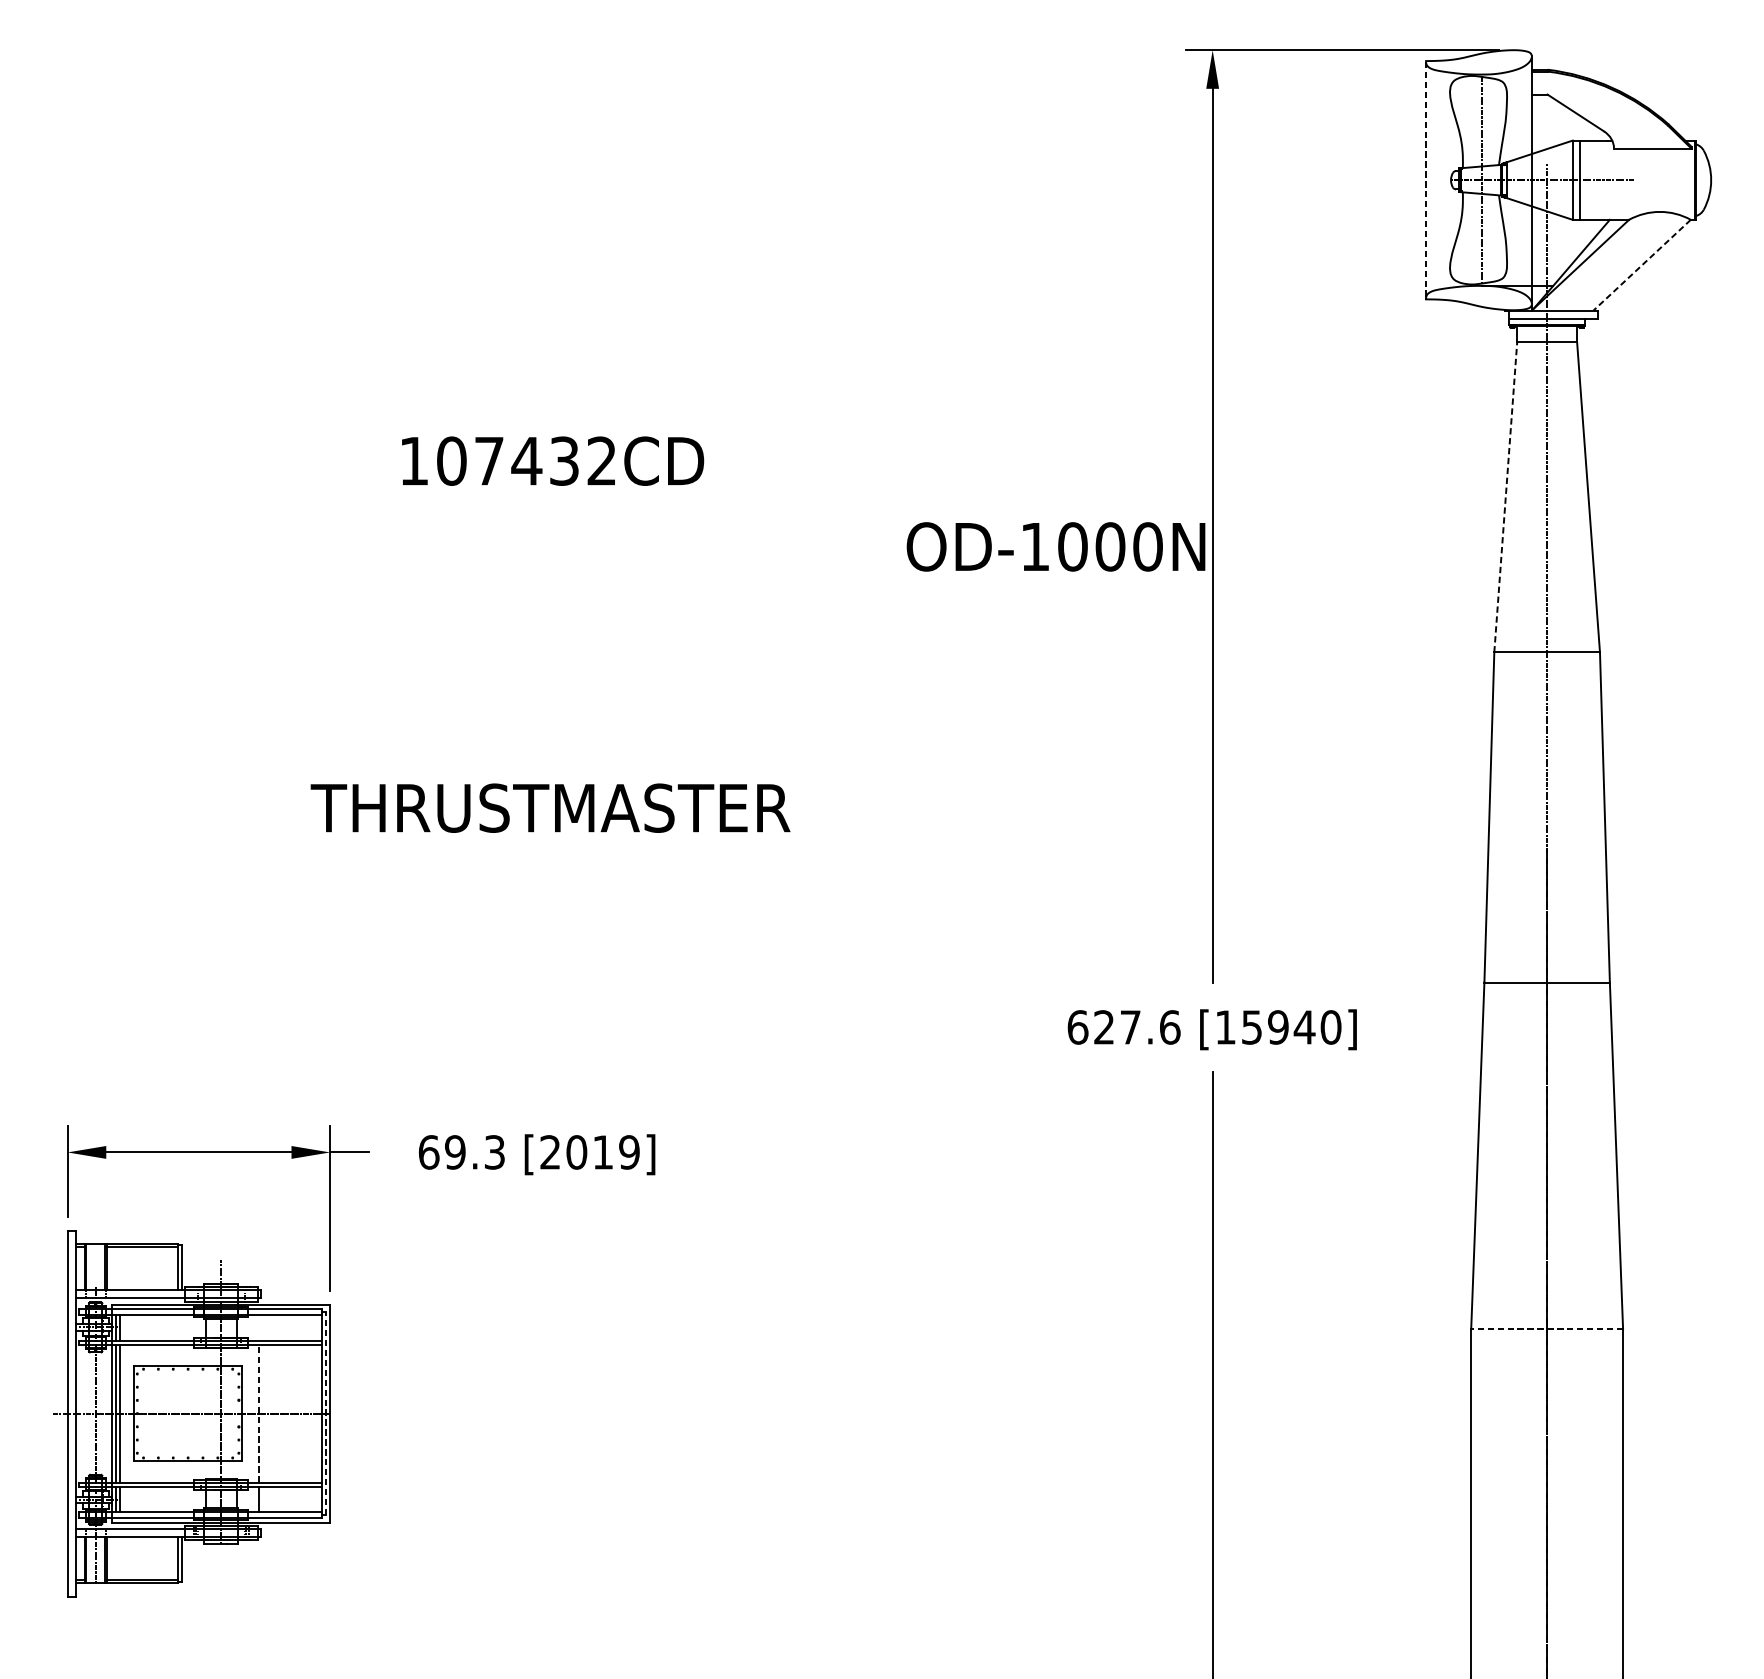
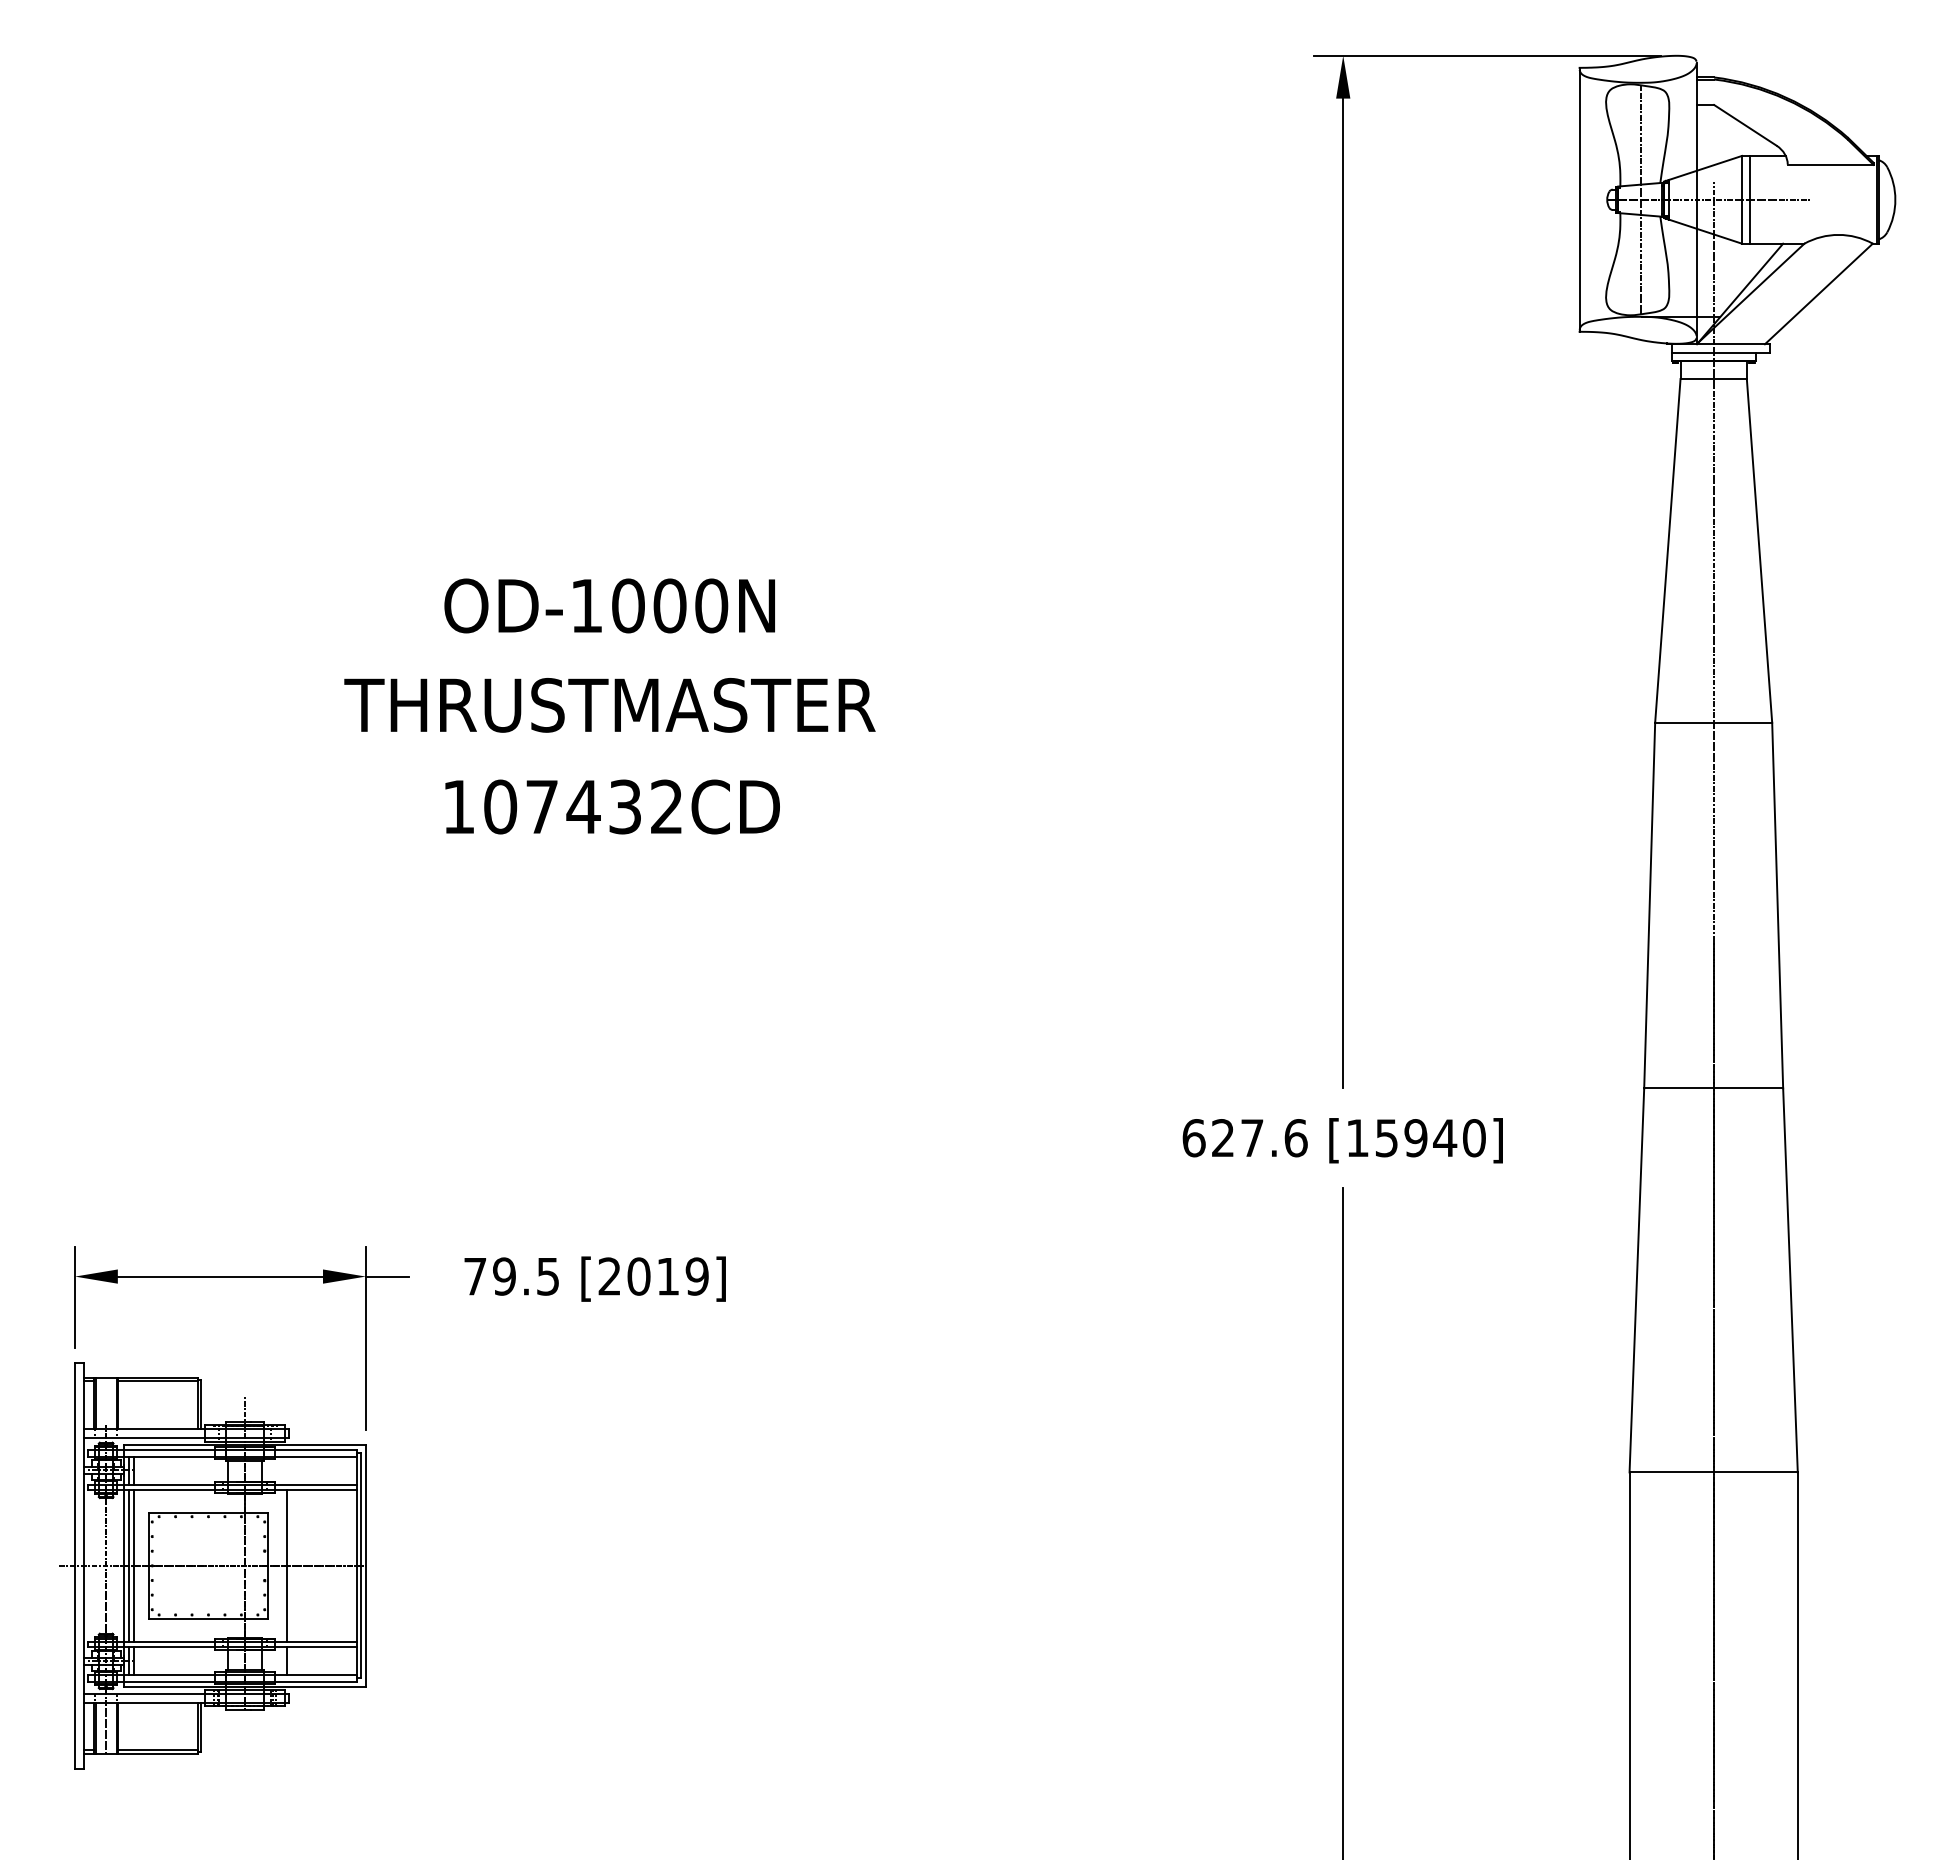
line: (1425, 179) -> (1579, 199), dashed -> solid
line: (1641, 264) -> (1818, 293), dashed -> solid
text: (552, 460) -> (612, 806), moved
line: (1505, 496) -> (1667, 550), dashed -> solid
text: (1055, 546) -> (609, 605), moved
text: (550, 808) -> (609, 705), moved
text: (461, 1152) -> (511, 1276), 69.3 -> 79.5
line: (1546, 1329) -> (1713, 1472), dashed -> solid
line: (259, 1413) -> (287, 1565), dashed -> solid
line: (326, 1413) -> (361, 1565), dashed -> solid

